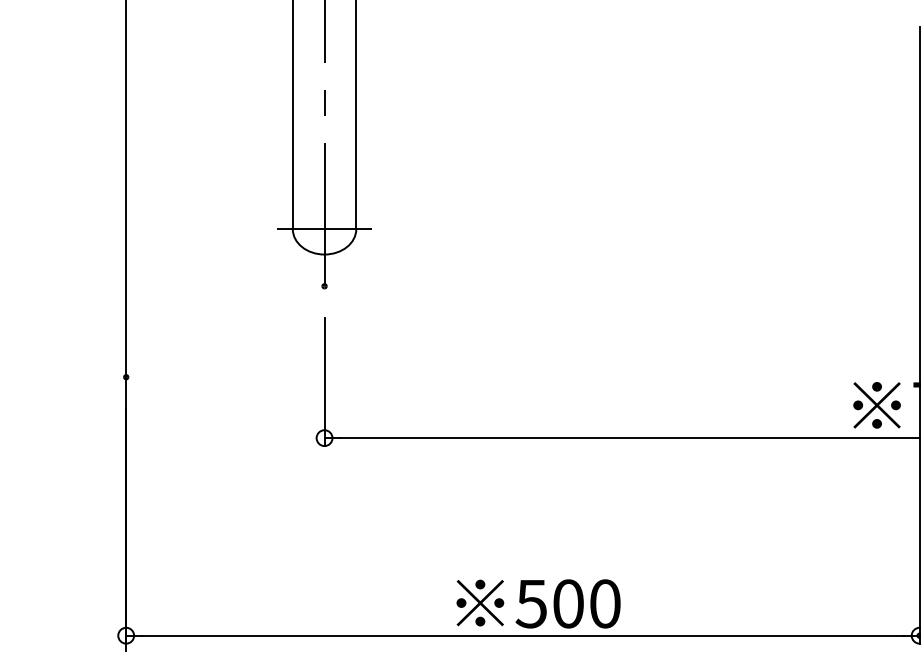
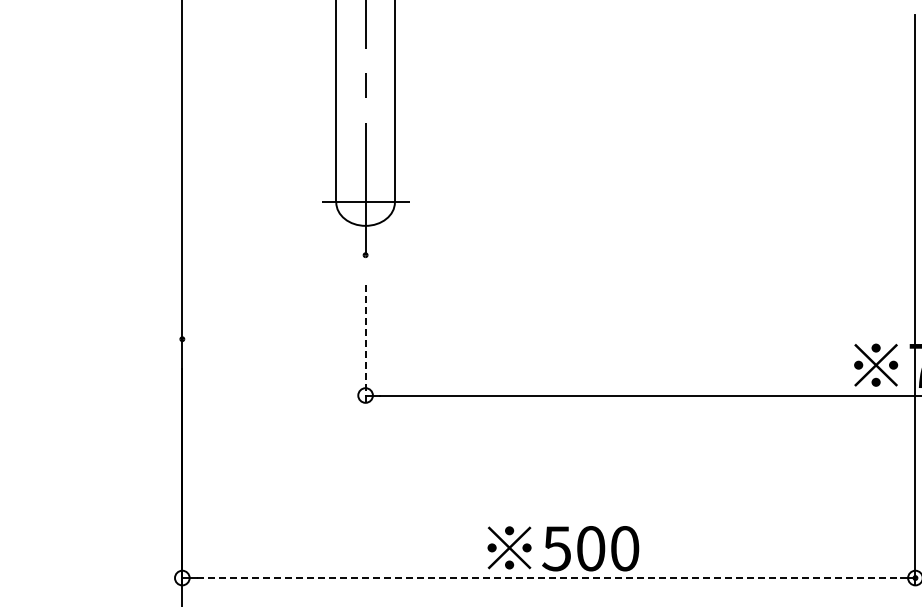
line: (324, 382) -> (365, 344), solid -> dashed
line: (522, 636) -> (548, 578), solid -> dashed

